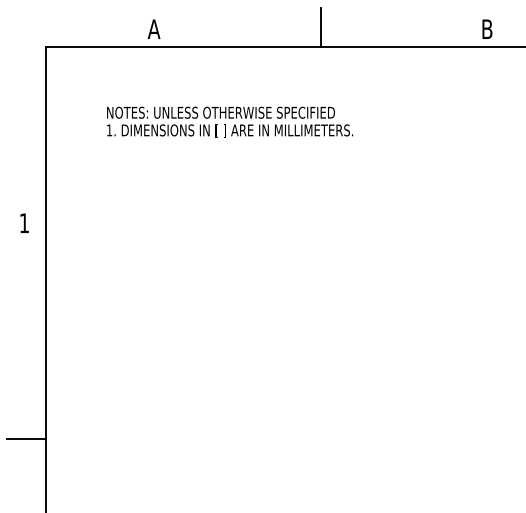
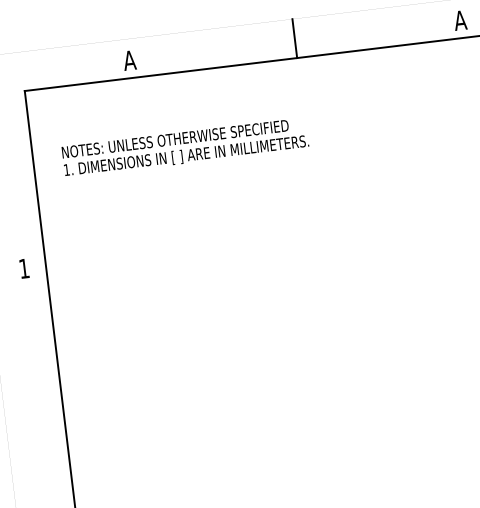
text: (487, 29) -> (460, 20), B -> A
text: (230, 121) -> (185, 146), moved
line: (26, 438) -> (52, 482), removed

